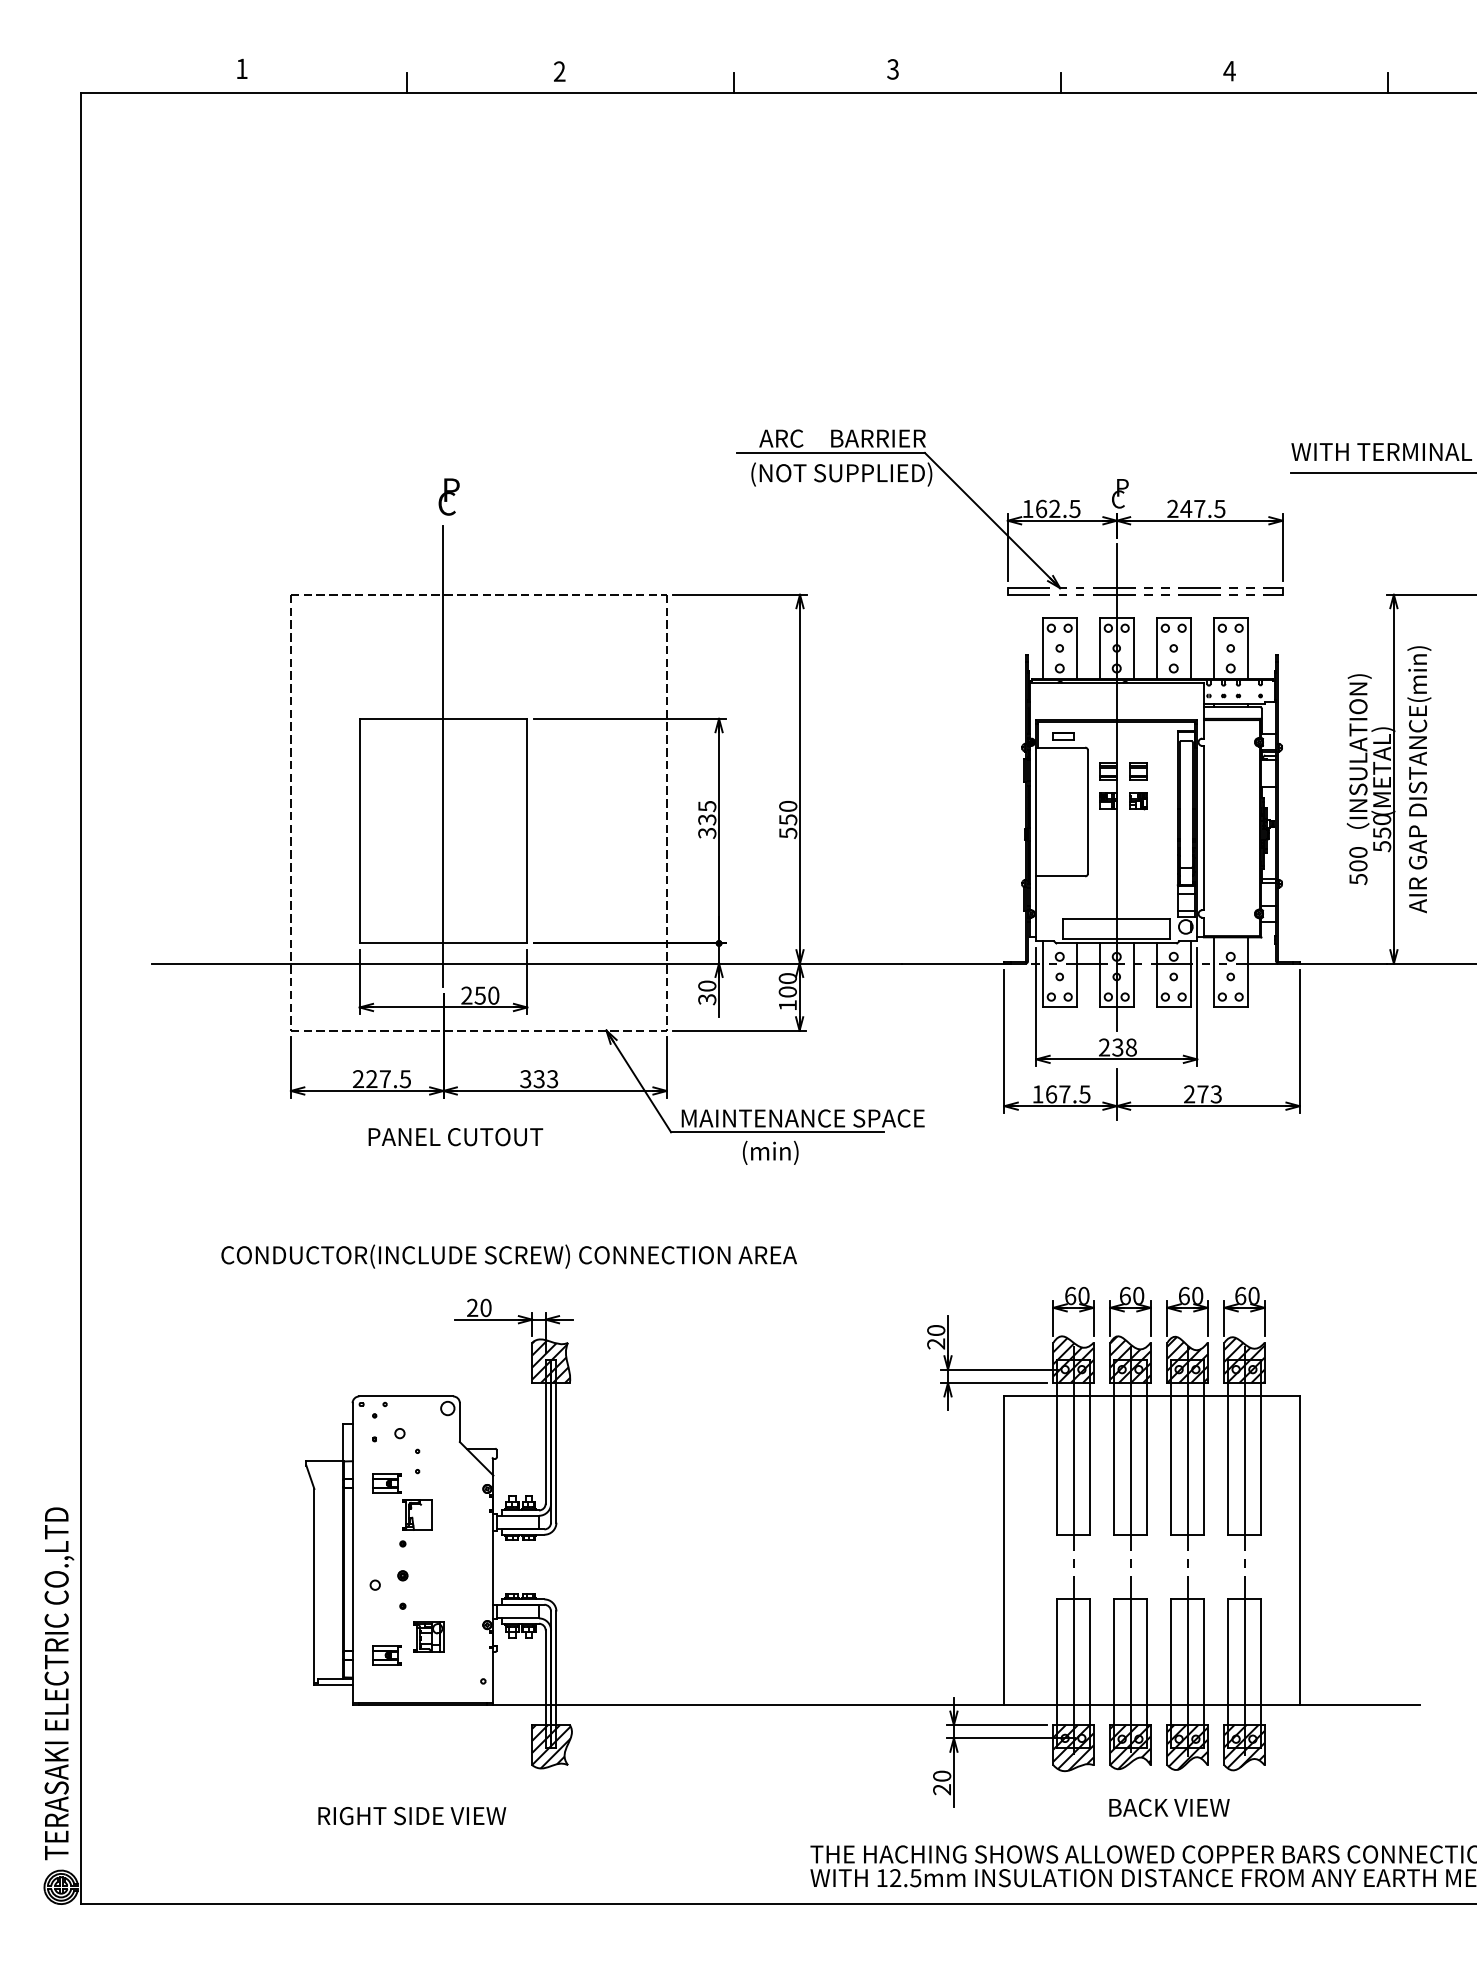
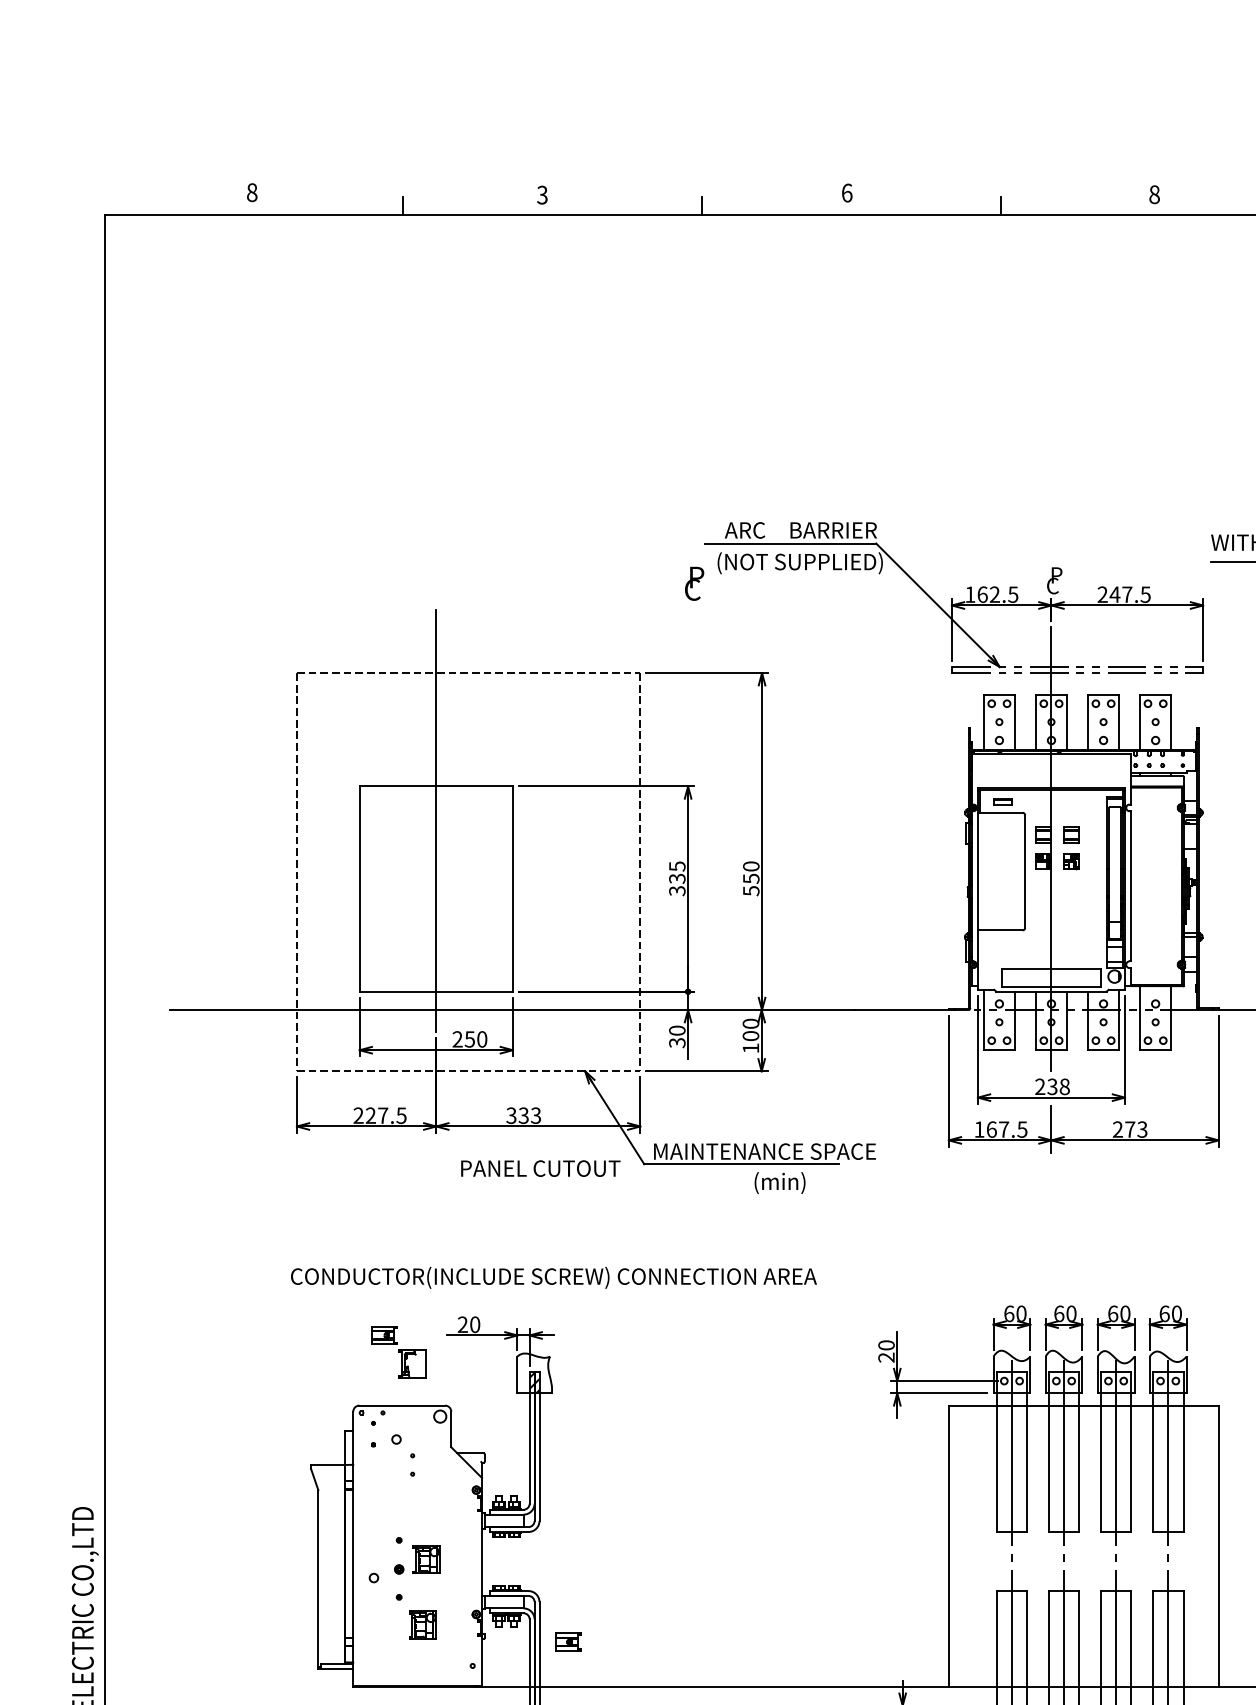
text: (241, 68) -> (251, 192), 1 -> 8
text: (893, 69) -> (847, 193), 3 -> 6
text: (1229, 70) -> (1154, 194), 4 -> 8
text: (559, 71) -> (542, 195), 2 -> 3
text: (448, 496) -> (693, 583), moved
text: (455, 1137) -> (540, 1169), moved
text: (770, 1152) -> (779, 1182), moved
text: (508, 1256) -> (553, 1277), moved
hatch: (1130, 1359) -> (1064, 1371), removed
hatch: (1073, 1360) -> (1011, 1372), removed
hatch: (1187, 1360) -> (1116, 1372), removed
hatch: (1244, 1360) -> (1168, 1372), removed
hatch: (551, 1361) -> (534, 1373), removed
part: (402, 1501) -> (398, 1351), moved
part: (432, 1564) -> (426, 1559), added
part: (386, 1655) -> (567, 1642), moved

